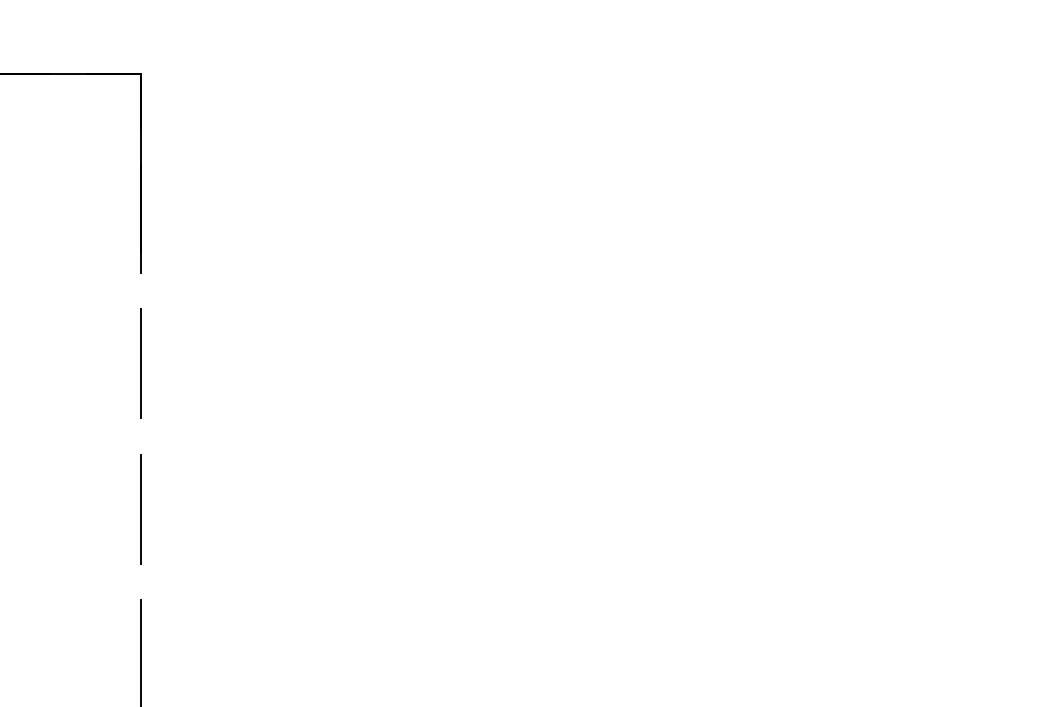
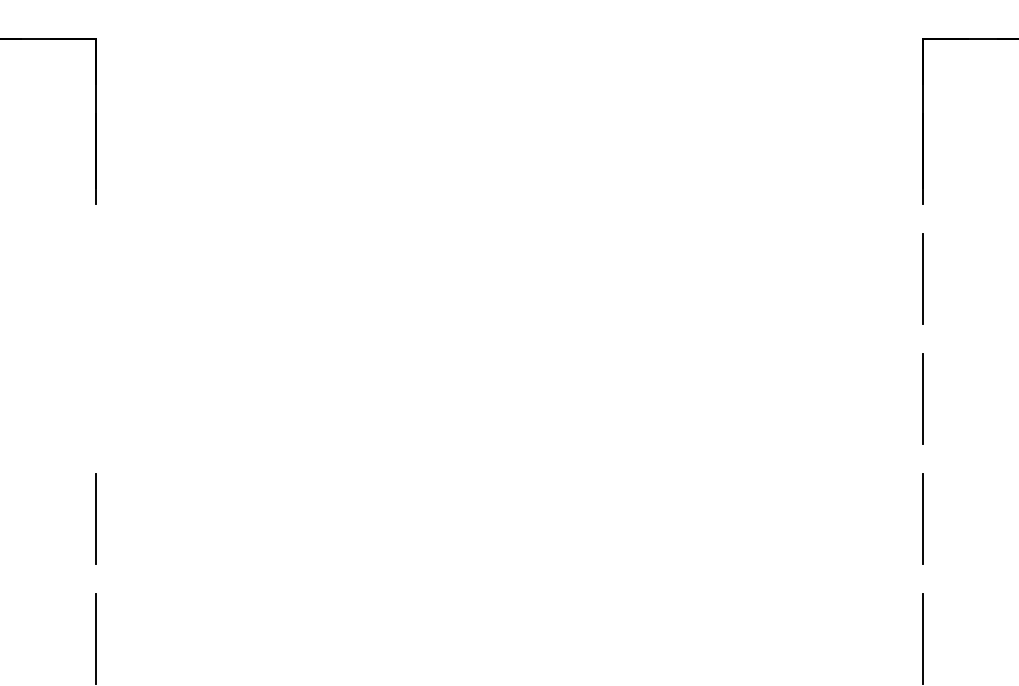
line: (141, 364) -> (96, 279), removed
line: (141, 509) -> (96, 399), removed

